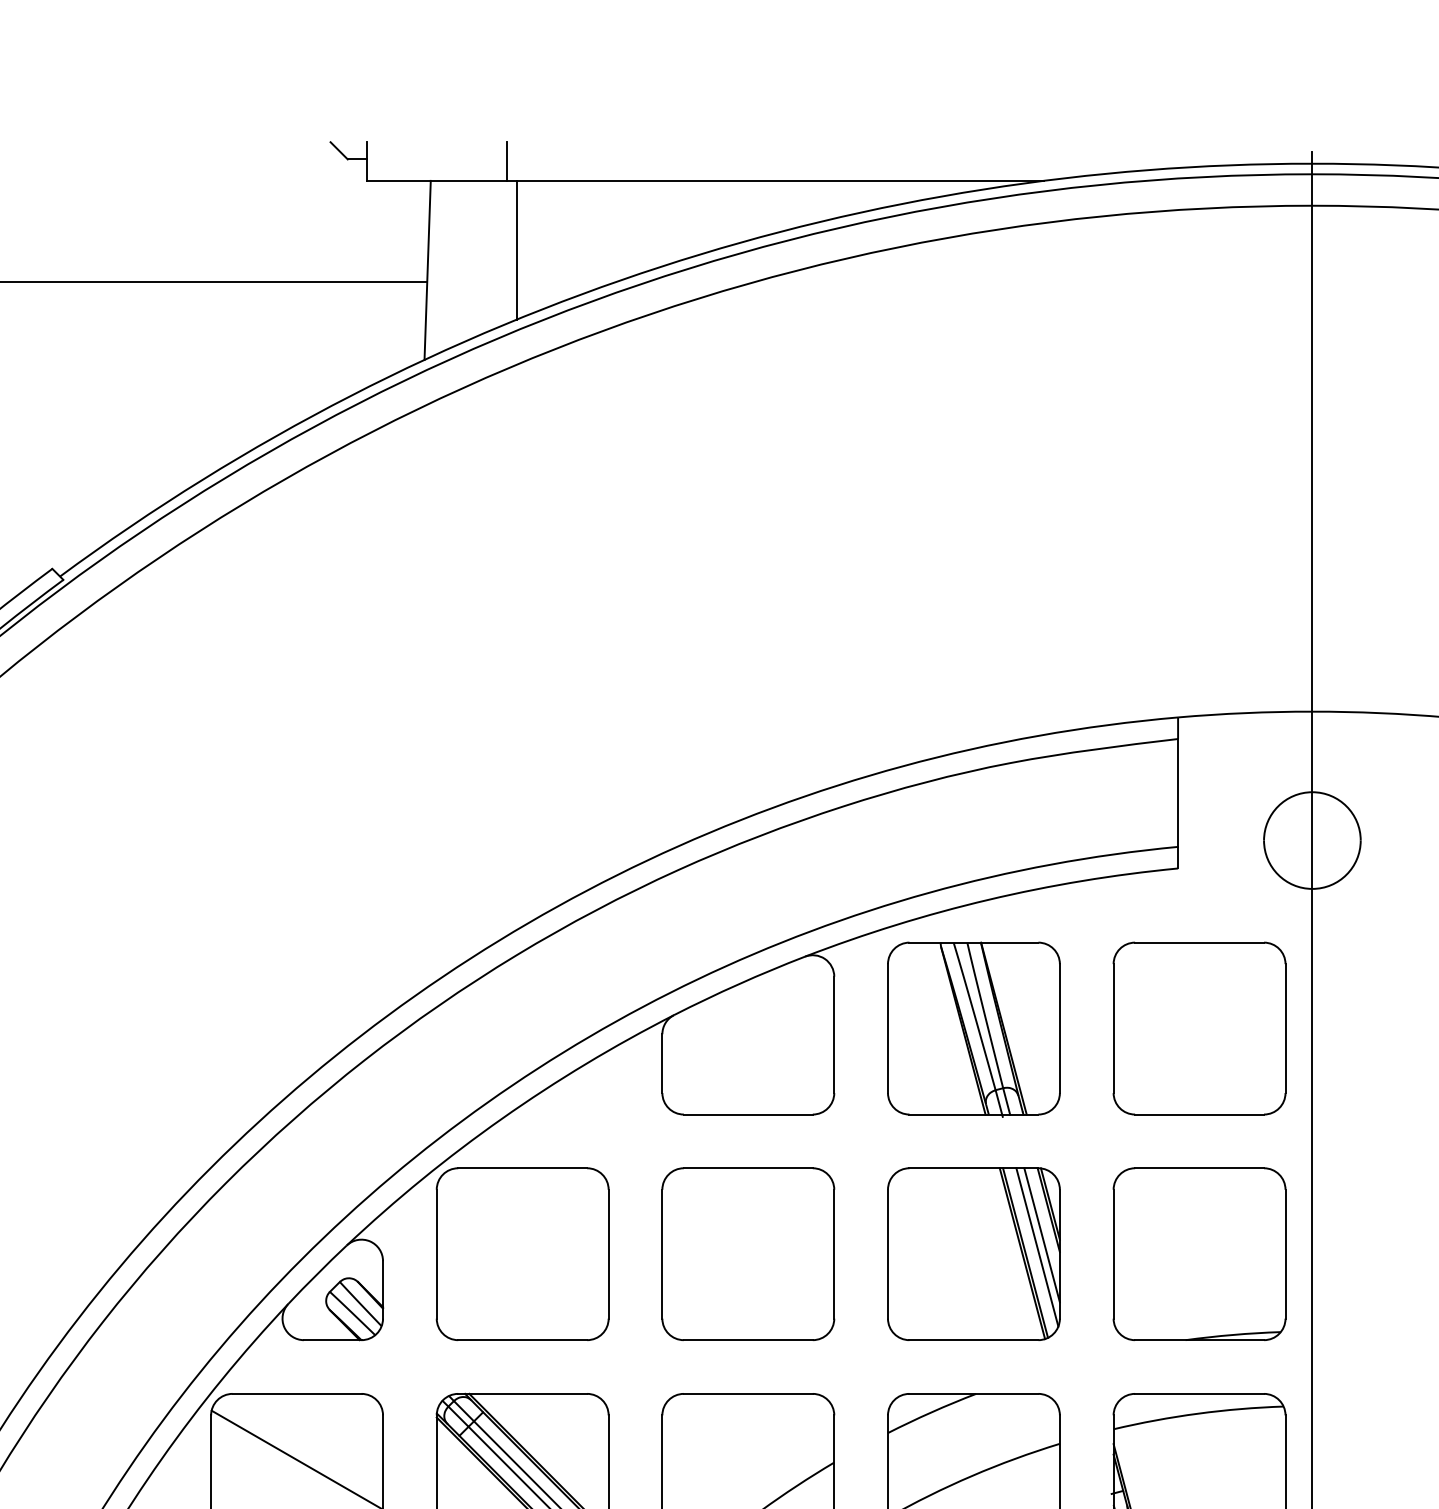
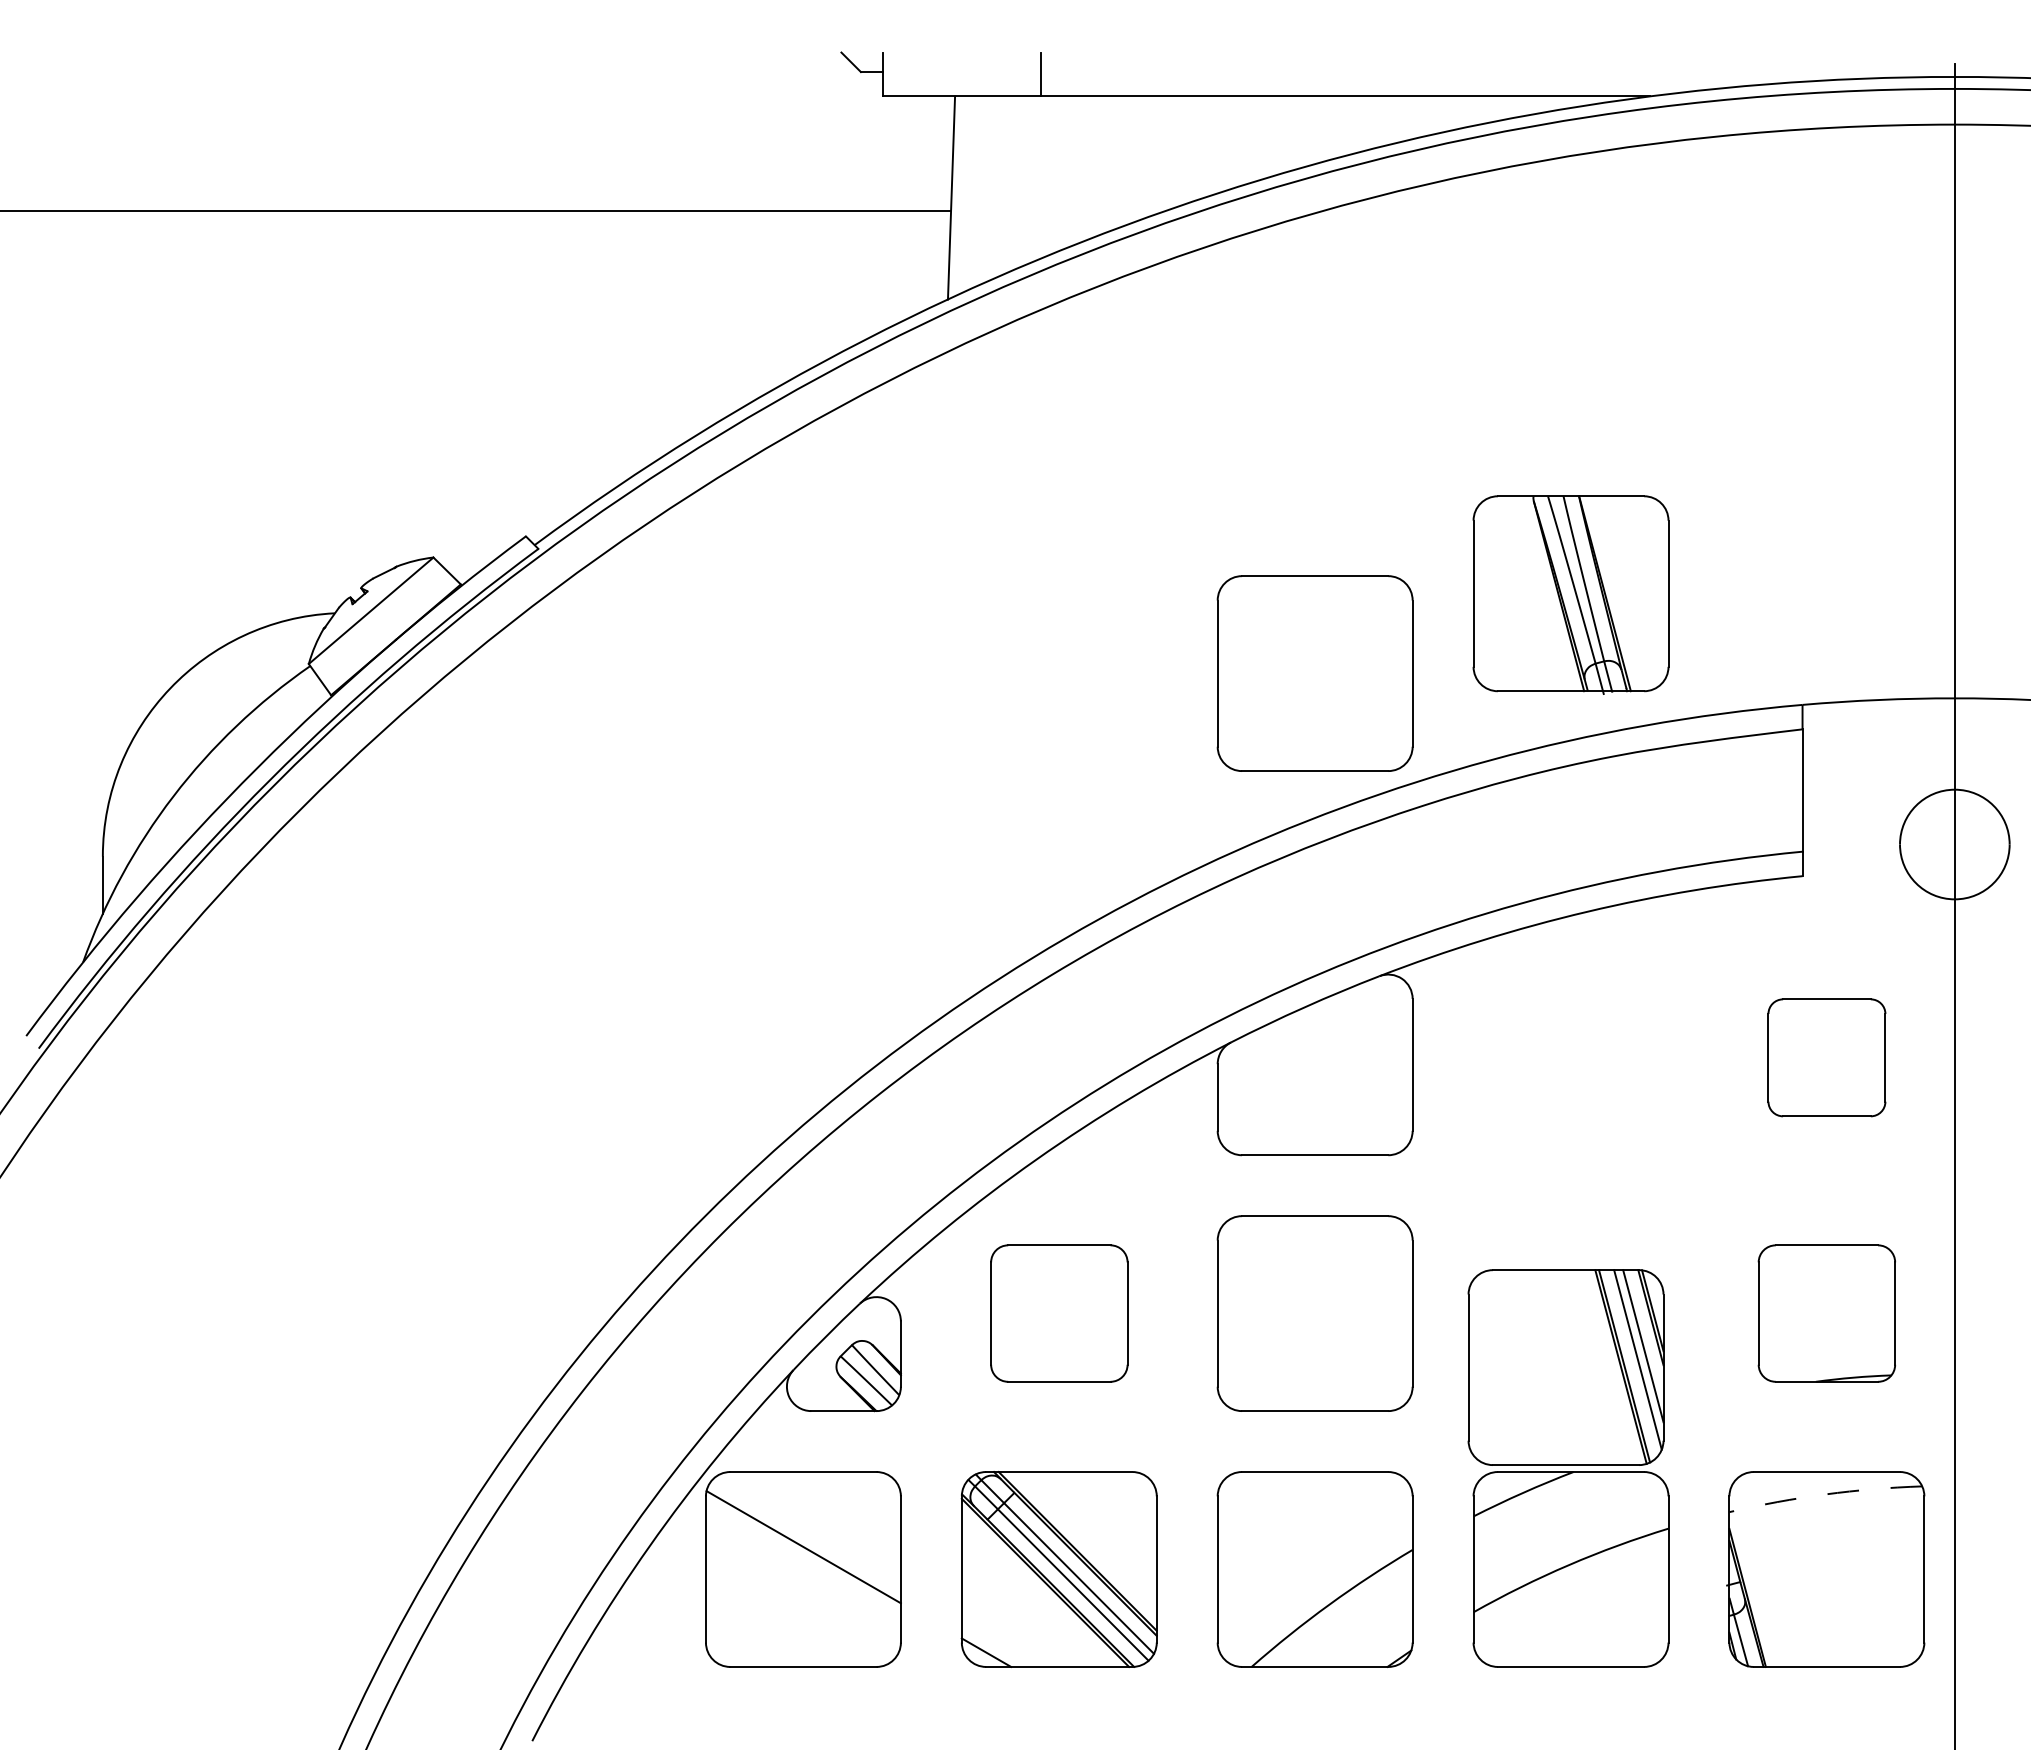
line: (517, 249) -> (1053, 174), removed
part: (747, 689) -> (1314, 673), added
part: (1199, 1028) -> (1826, 1057), size x0.6
part: (973, 1029) -> (1570, 594), moved
part: (522, 1254) -> (1059, 1313), size x0.7
part: (973, 1254) -> (1565, 1367), moved
part: (1199, 1254) -> (1826, 1313), size x0.7
arc: (1198, 1413) -> (1825, 1494), solid -> dashed

